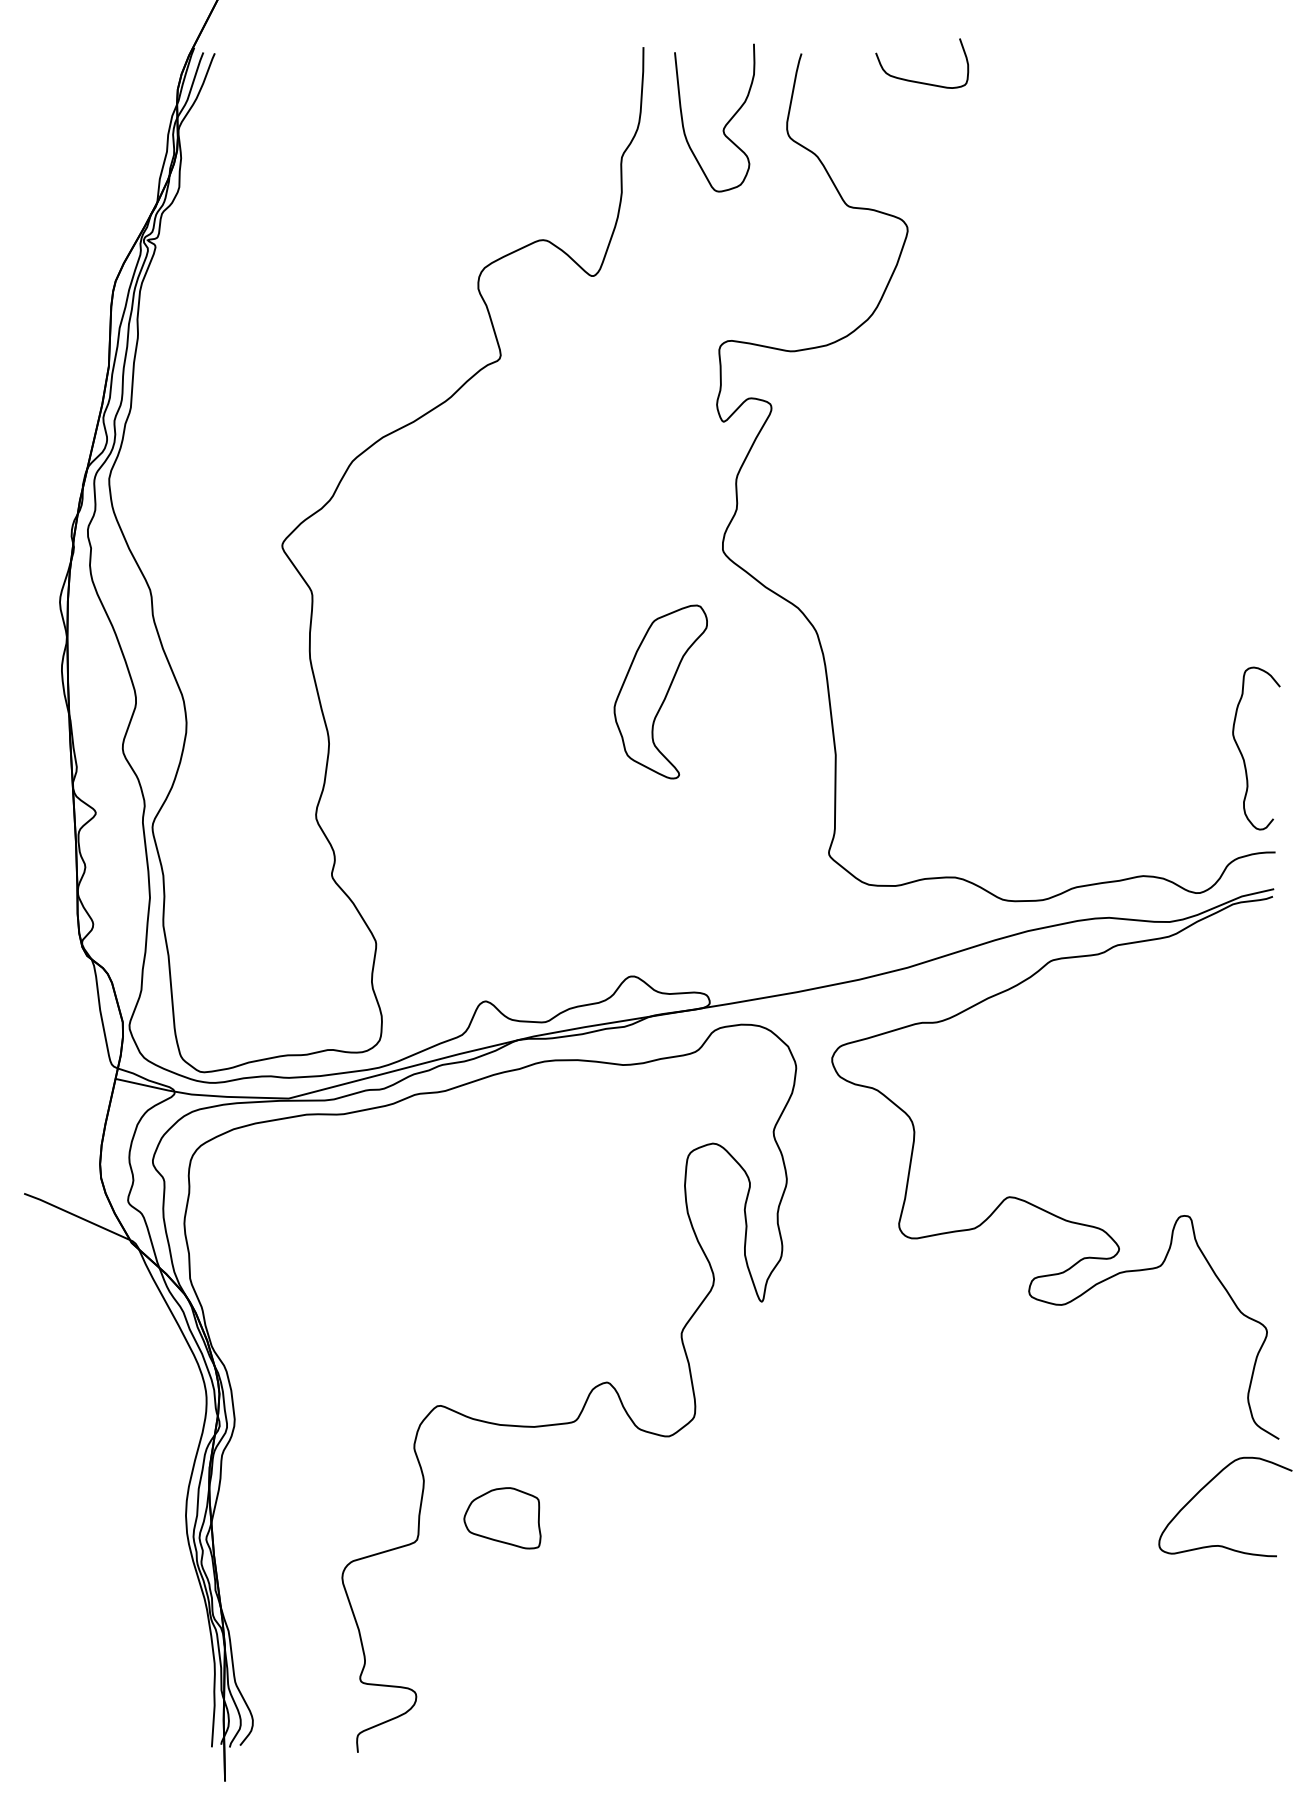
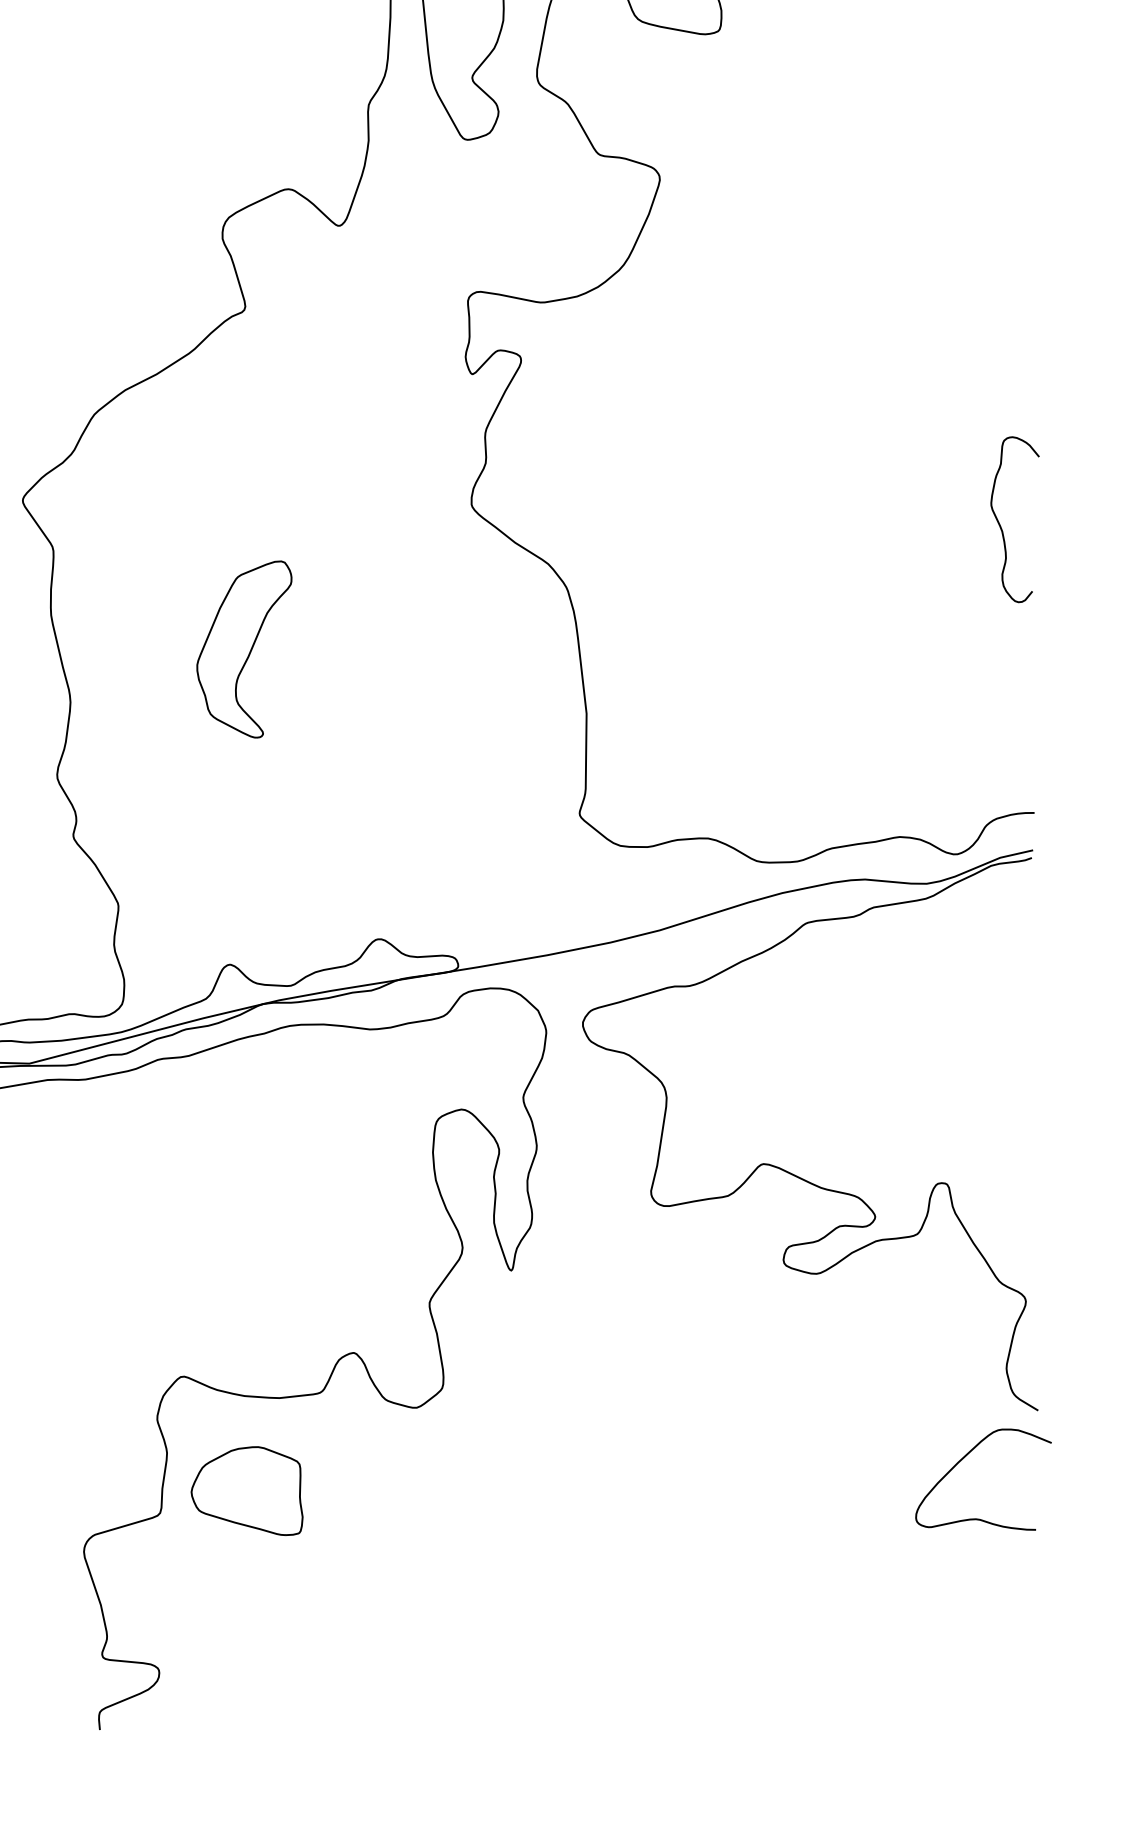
part: (660, 691) -> (244, 648), moved
curve: (1242, 753) -> (1000, 524), moved
part: (502, 1518) -> (247, 1491), size x1.43

